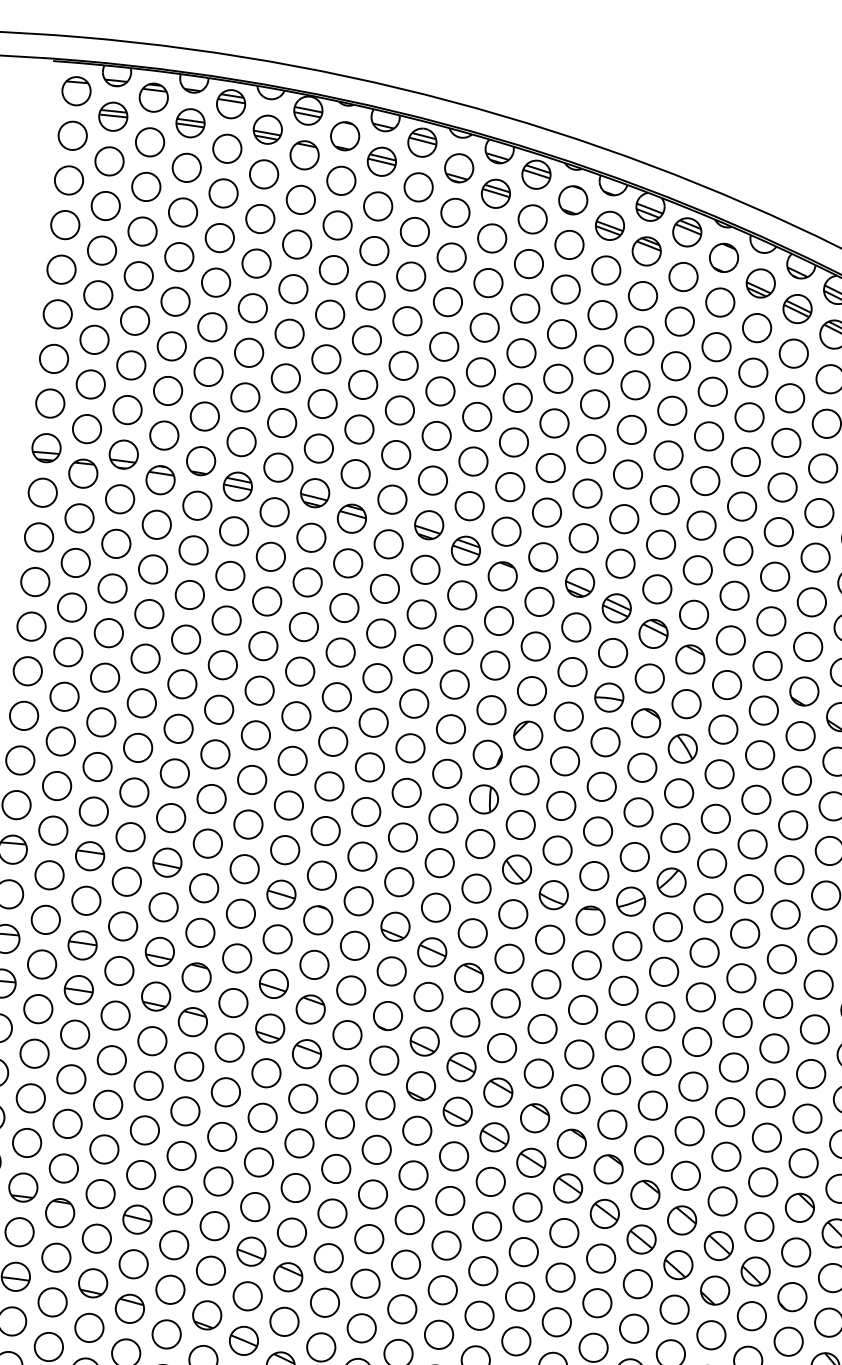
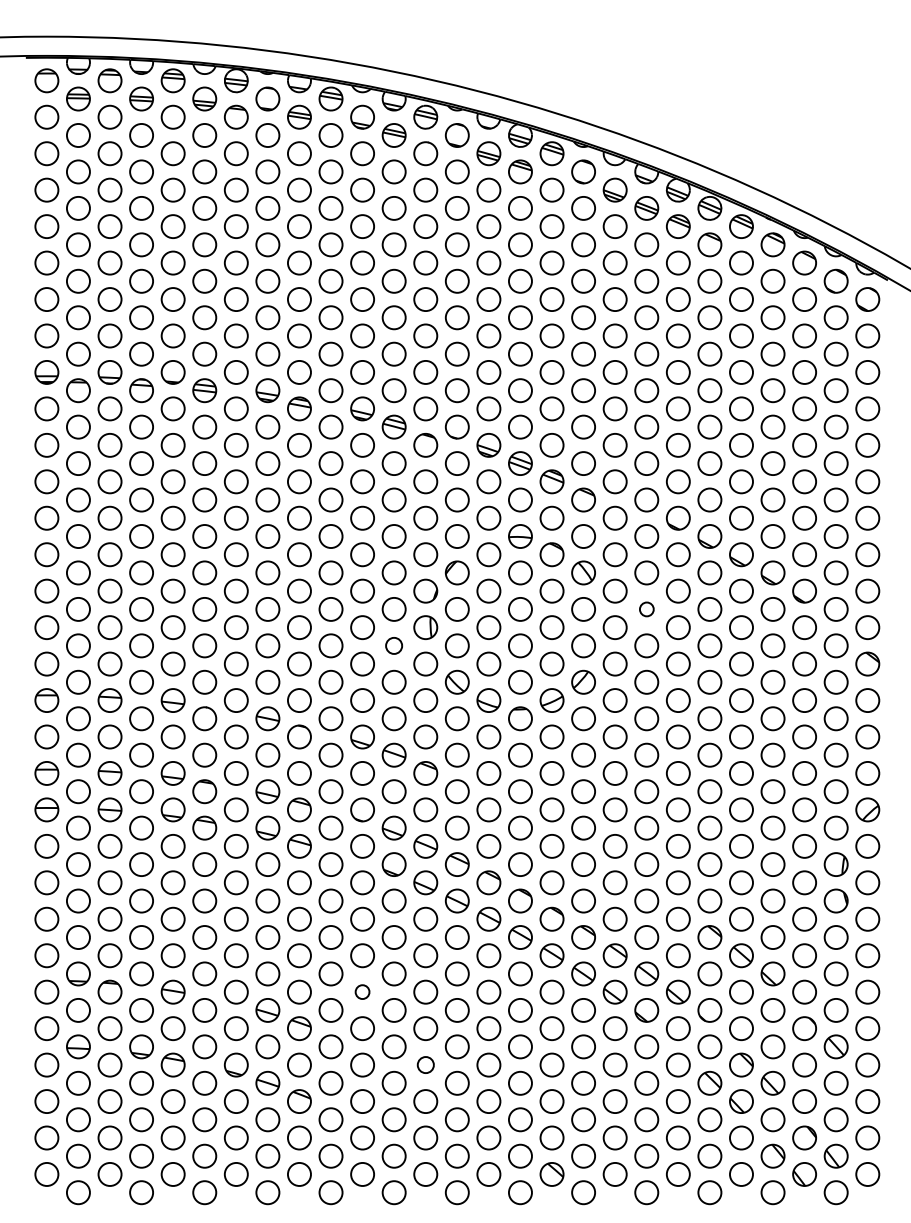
circle: (756, 799) -> (646, 609), size x0.6
circle: (442, 817) -> (393, 645), size x0.7
circle: (369, 1238) -> (362, 991), size x0.6
circle: (438, 1334) -> (425, 1064), size x0.7

